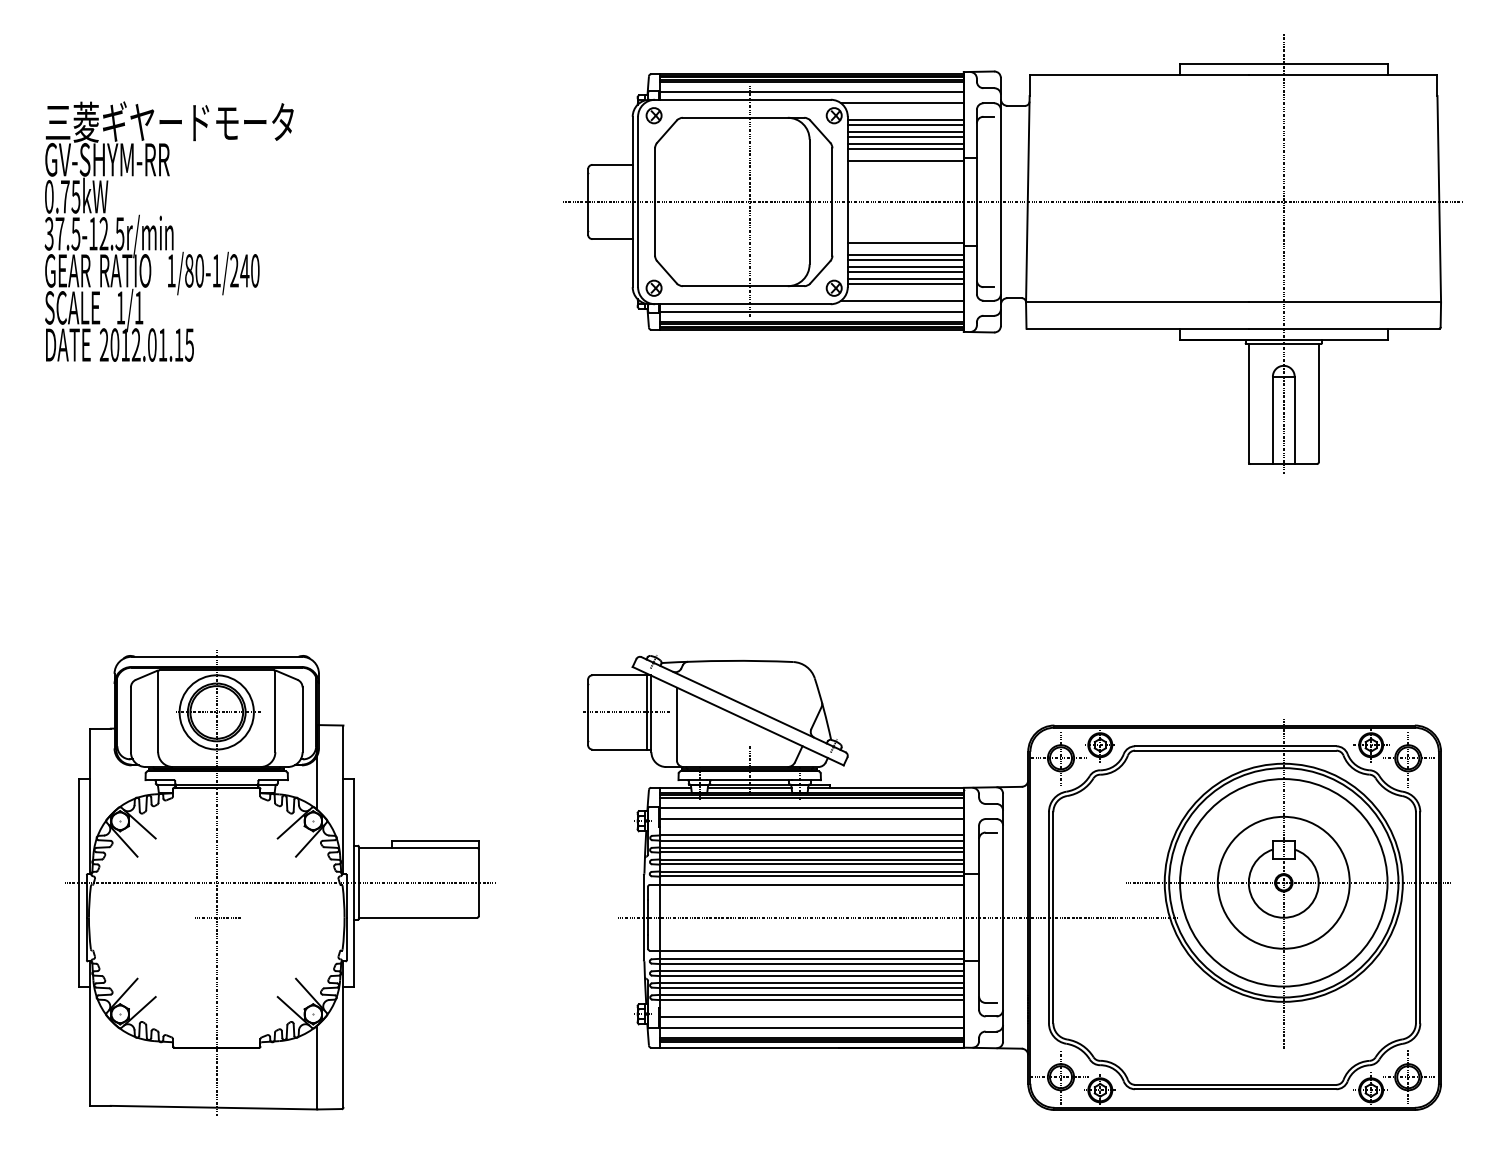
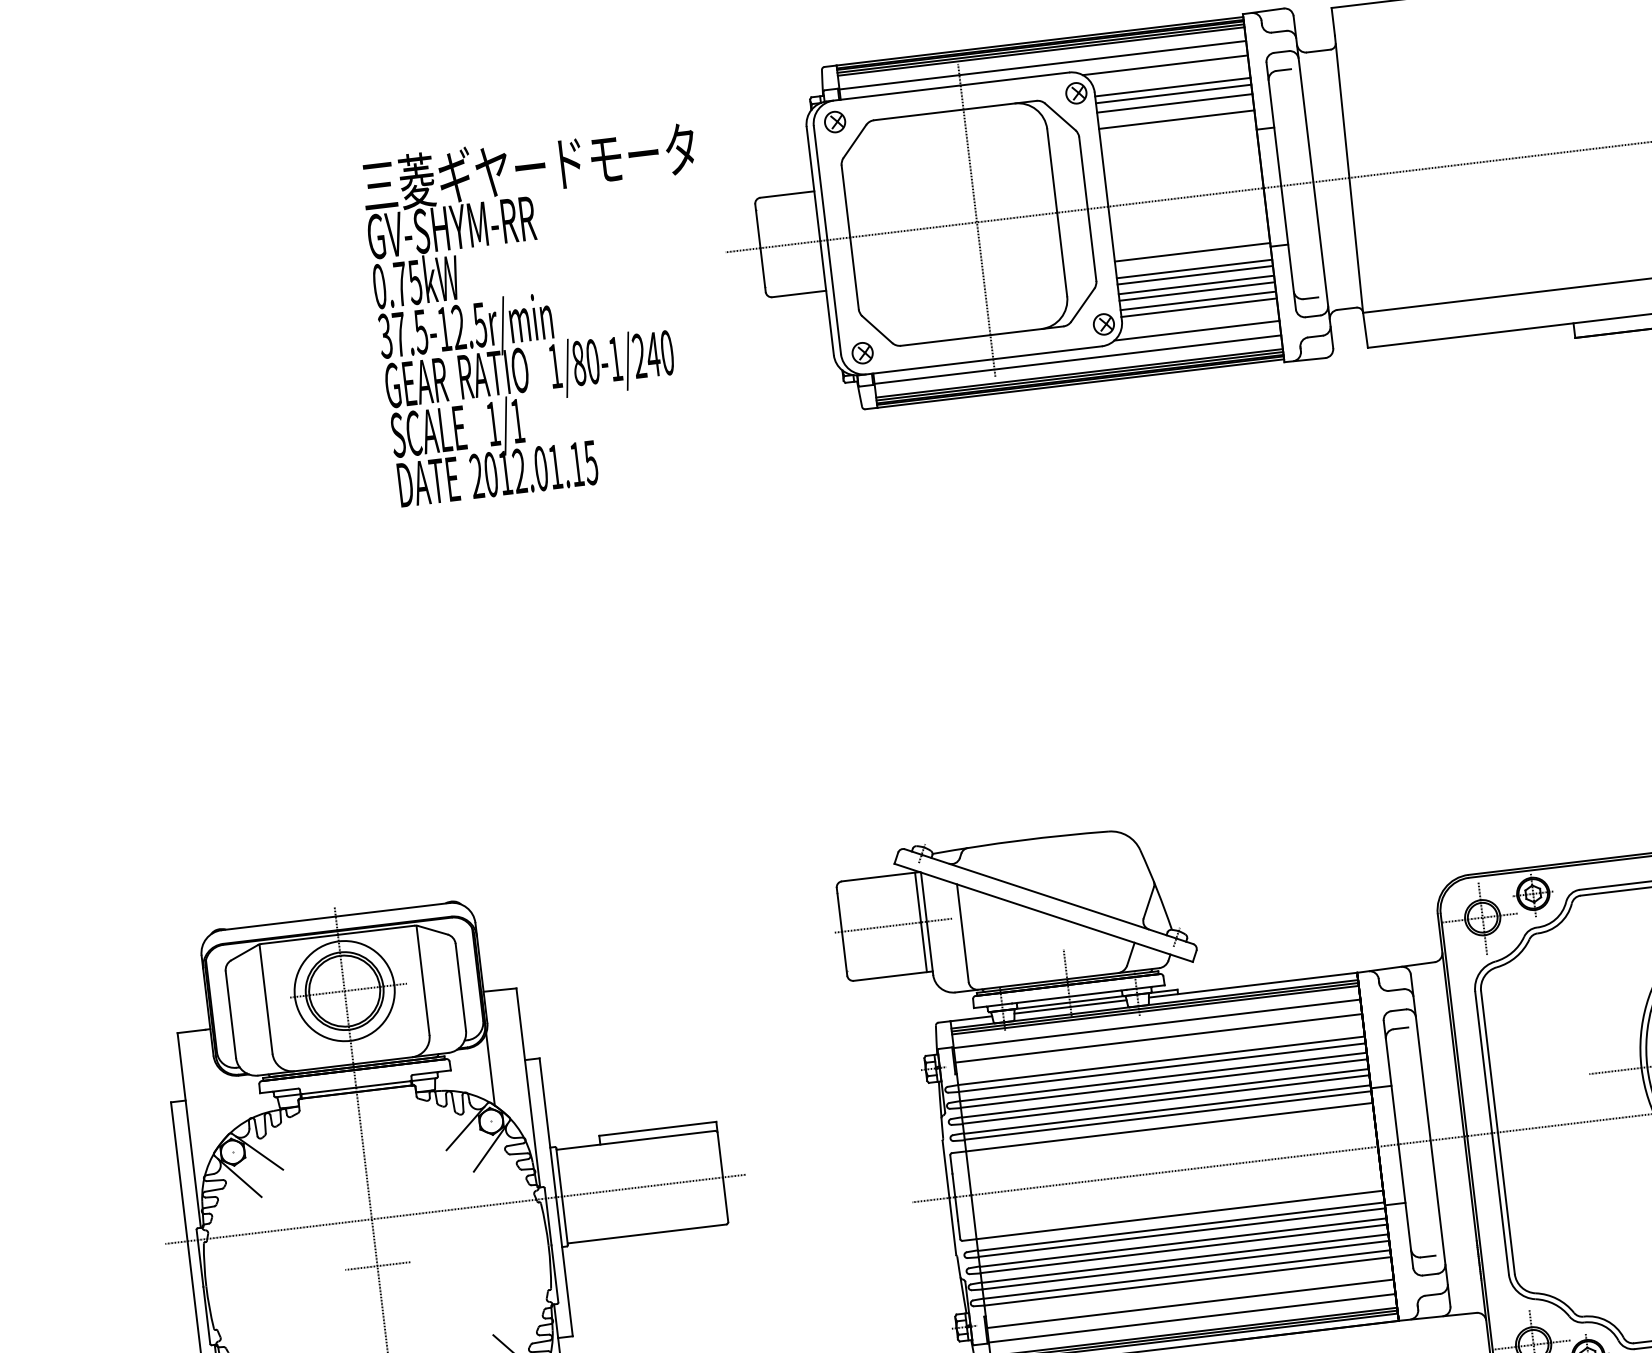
line: (905, 136) -> (1175, 109), removed
line: (905, 148) -> (1177, 125), removed
line: (905, 161) -> (1179, 143), removed
text: (168, 231) -> (544, 313), moved

